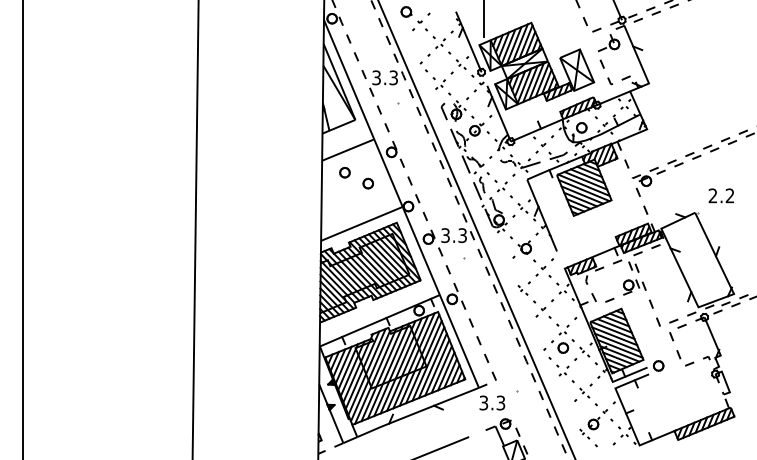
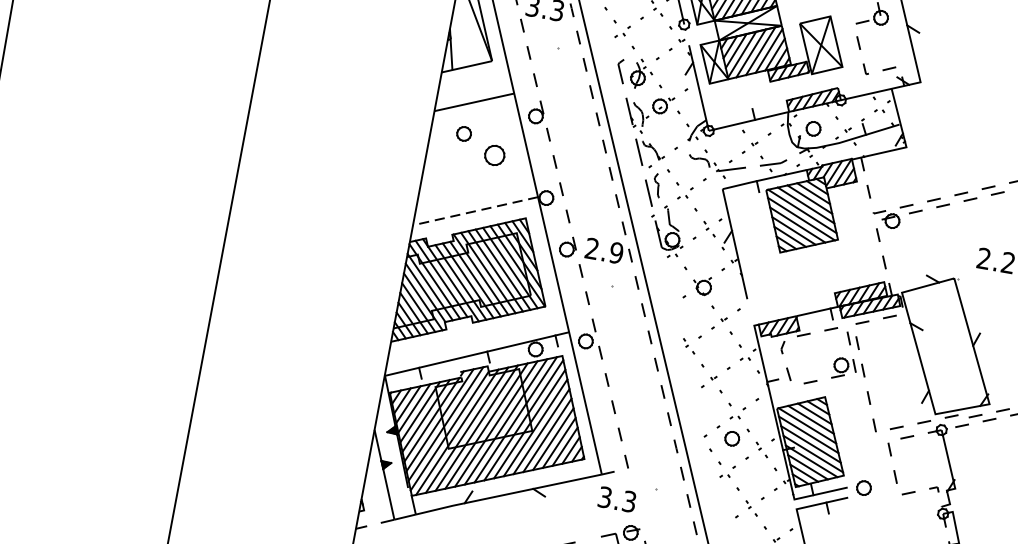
part: (367, 183) -> (493, 154), size x1.4
line: (361, 224) -> (474, 211), solid -> dashed
text: (454, 235) -> (604, 250), 3.3 -> 2.9

